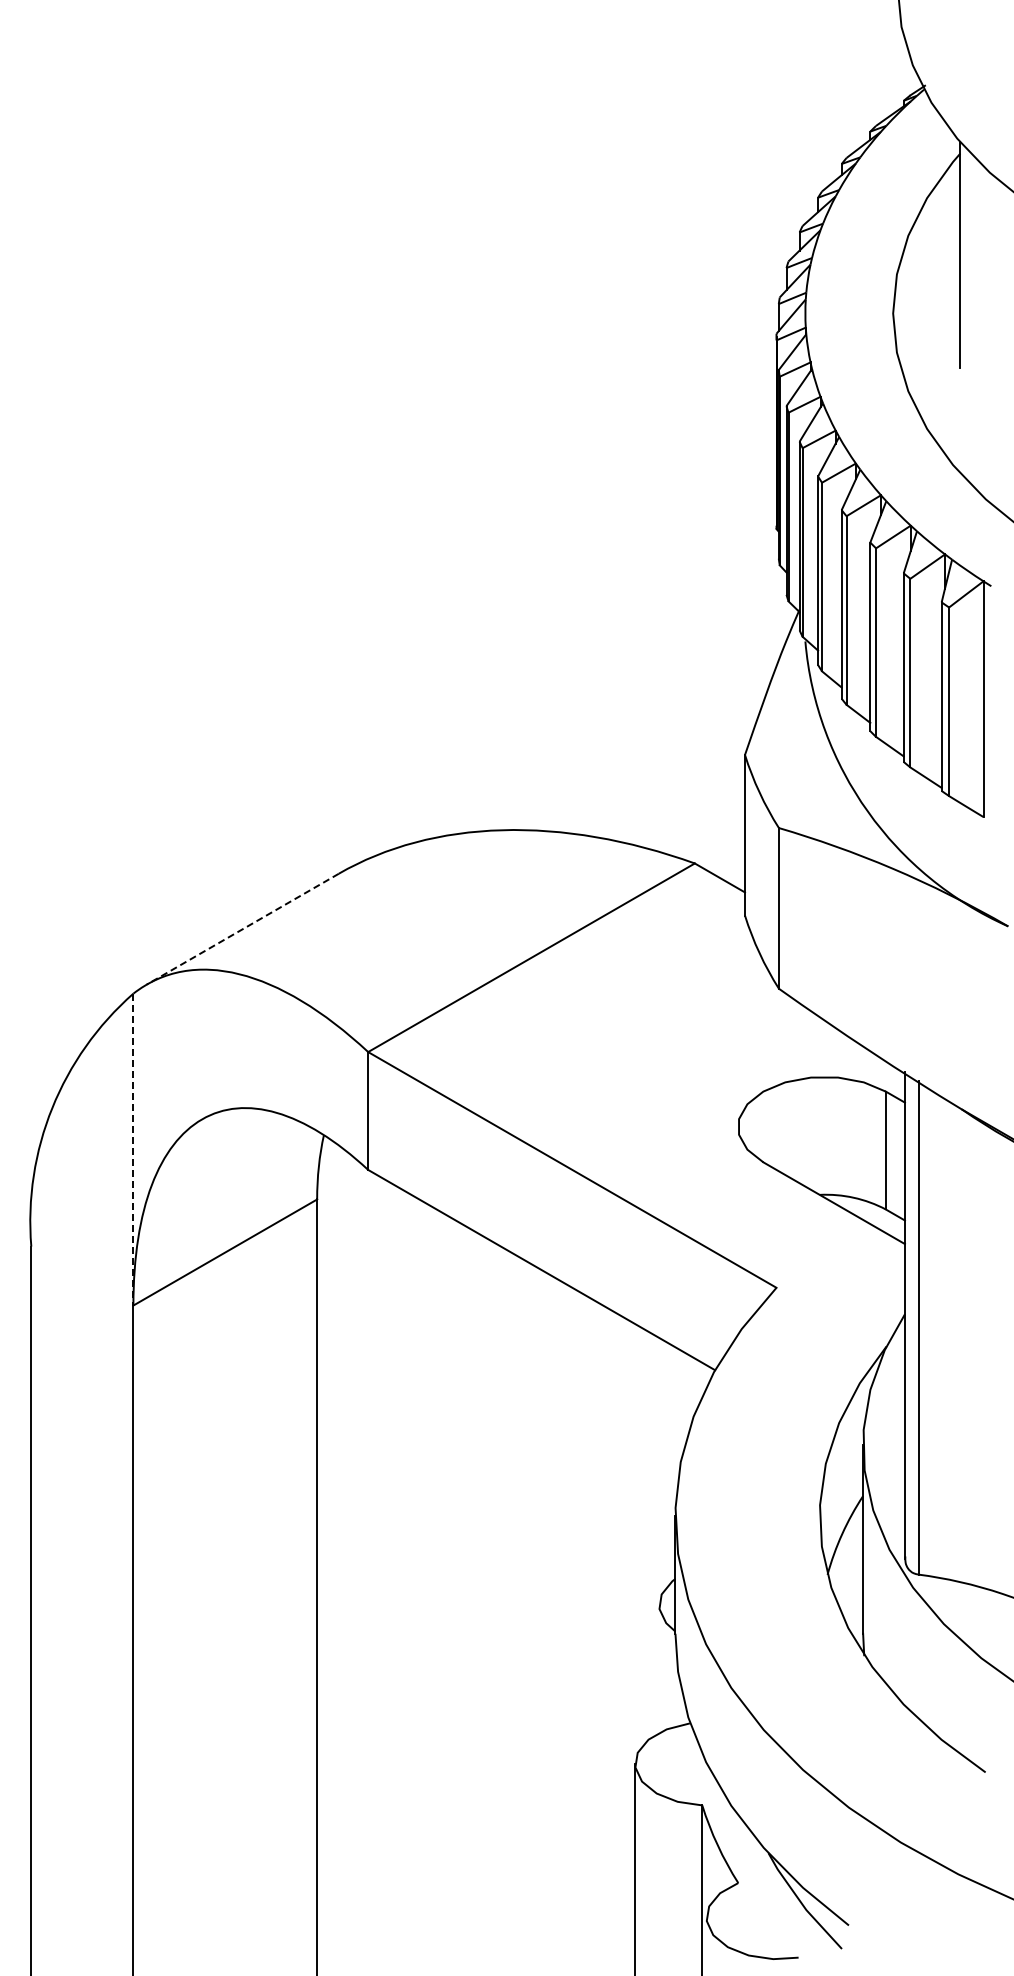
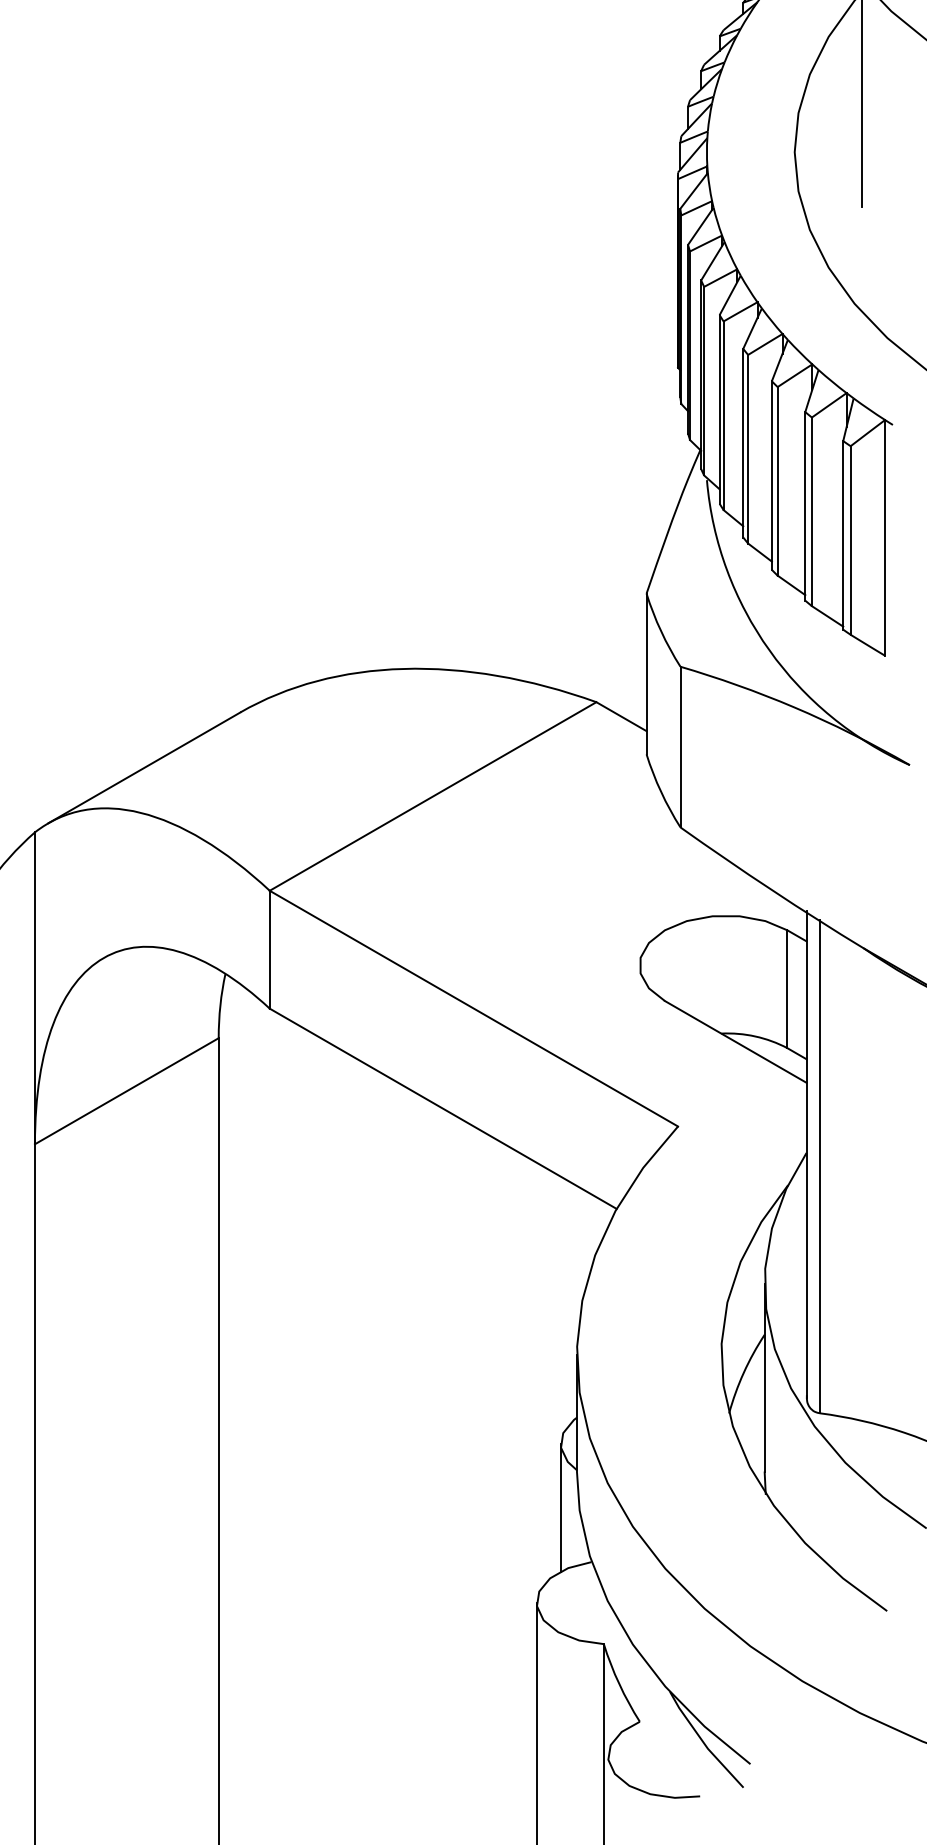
line: (242, 929) -> (144, 768), dashed -> solid
line: (133, 1149) -> (35, 988), dashed -> solid
line: (659, 1668) -> (561, 1507), added

